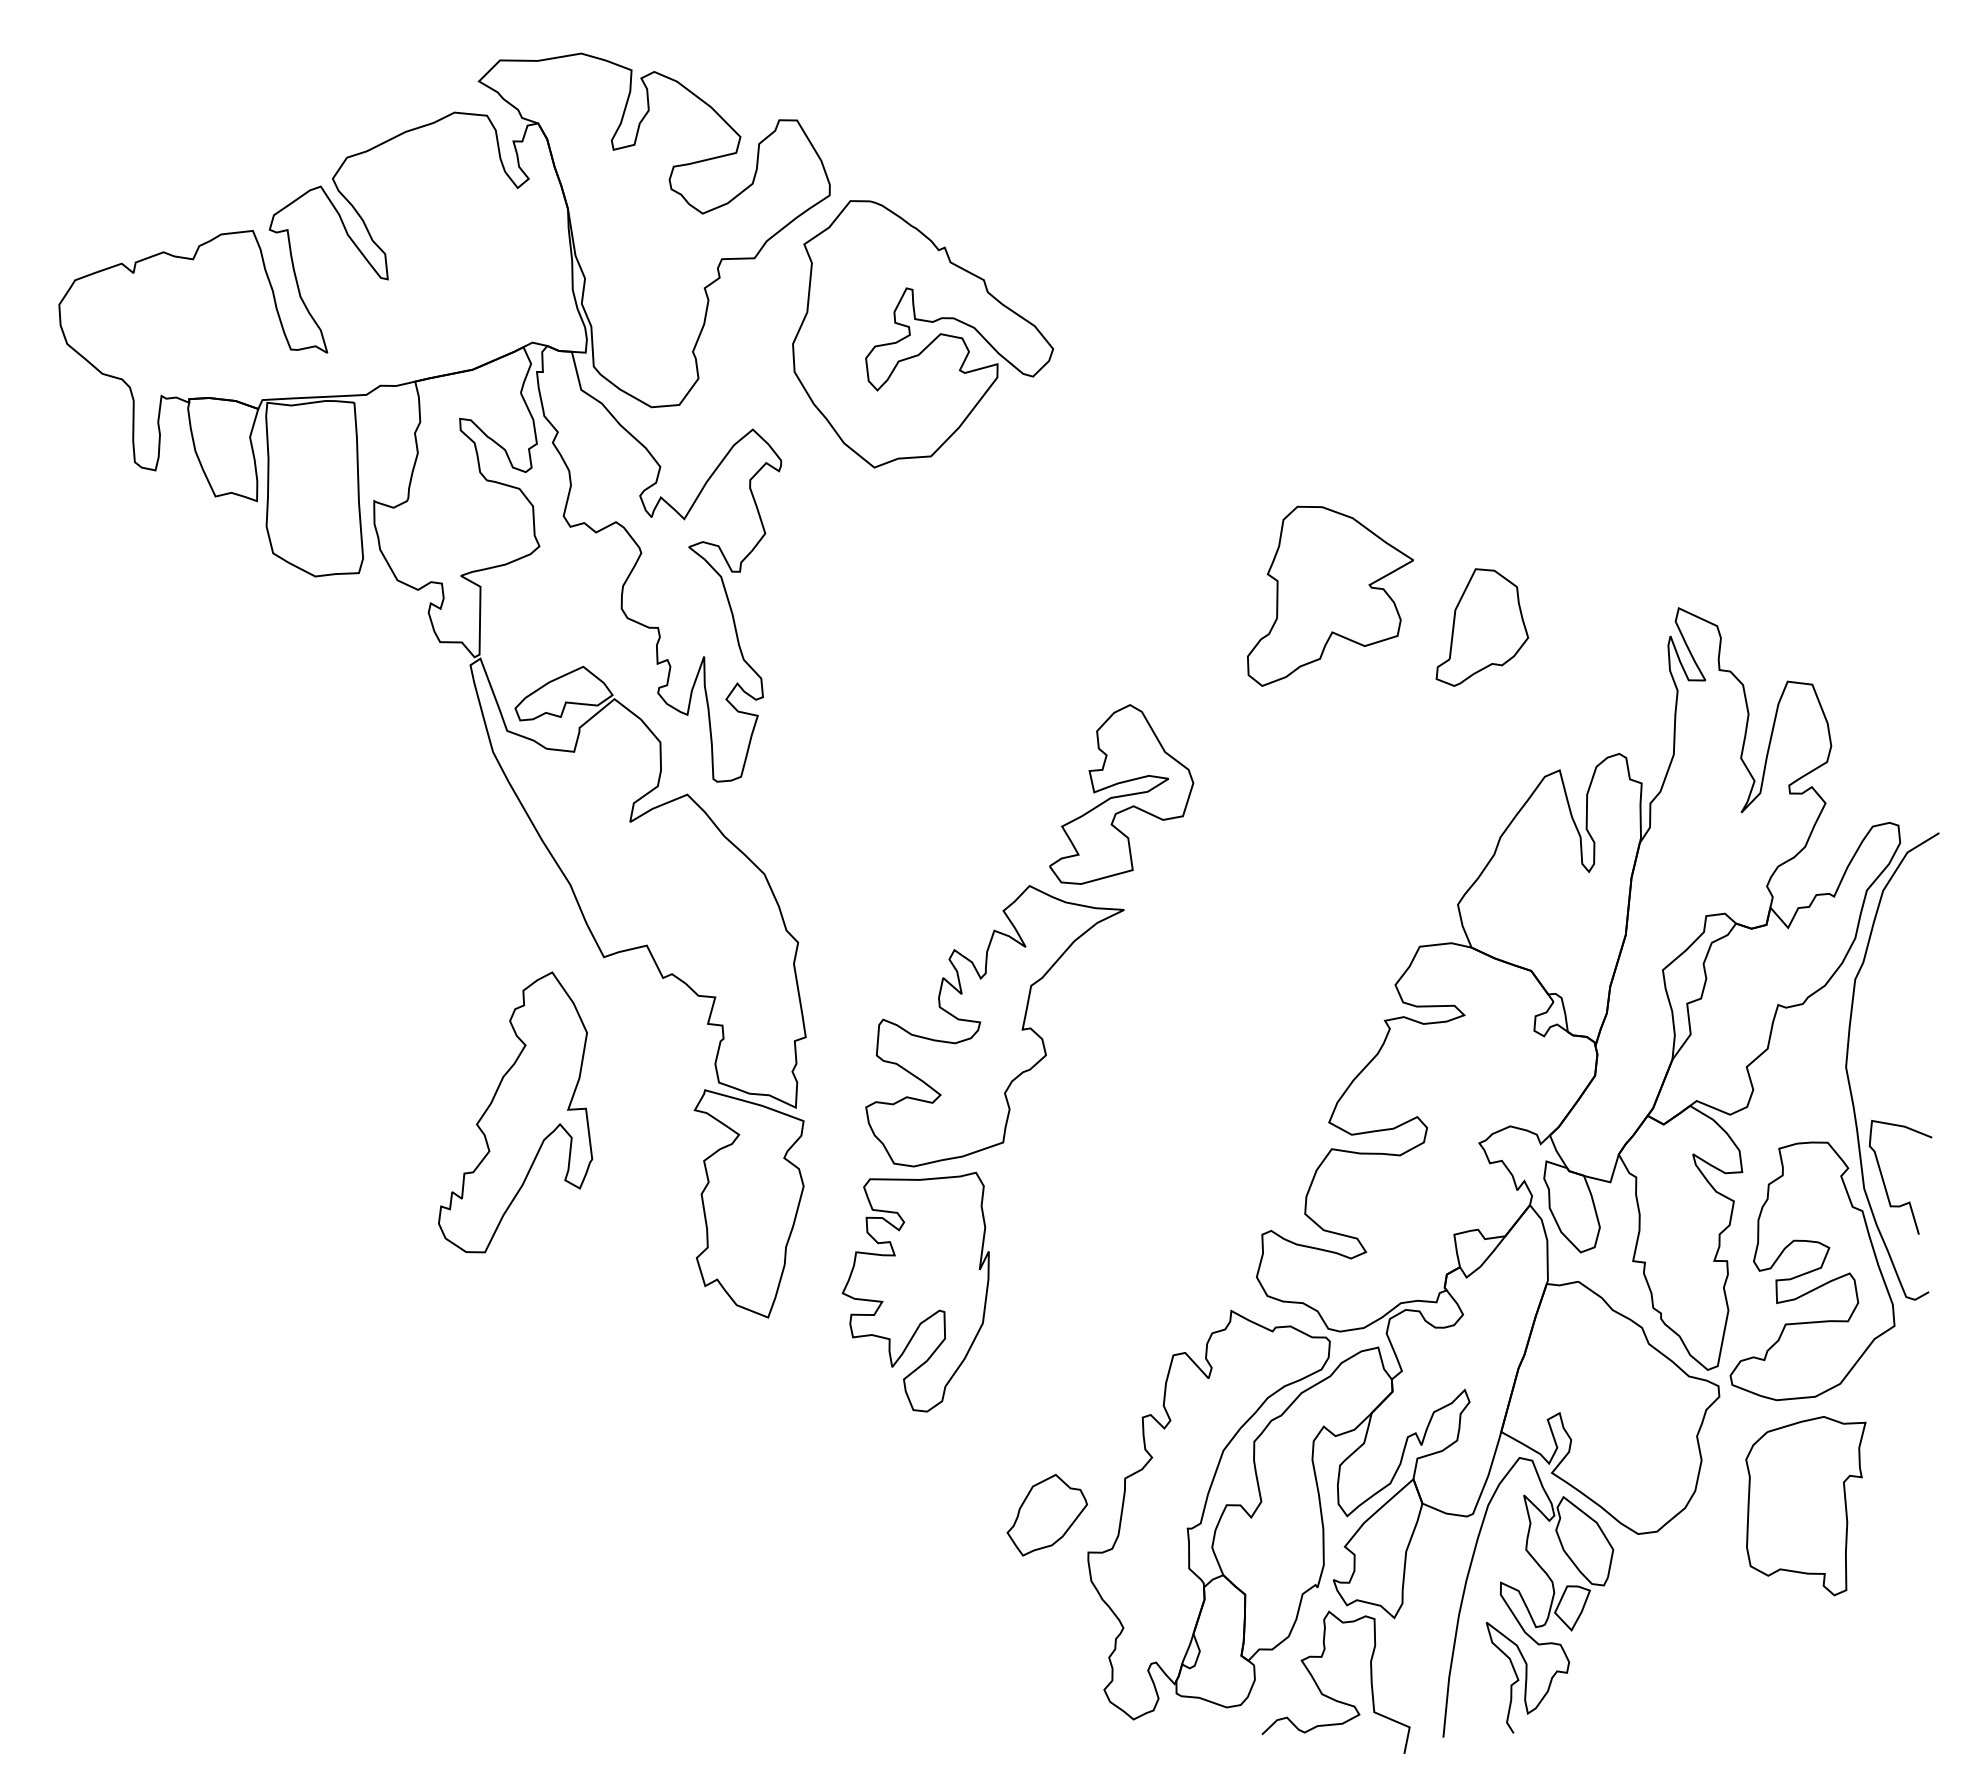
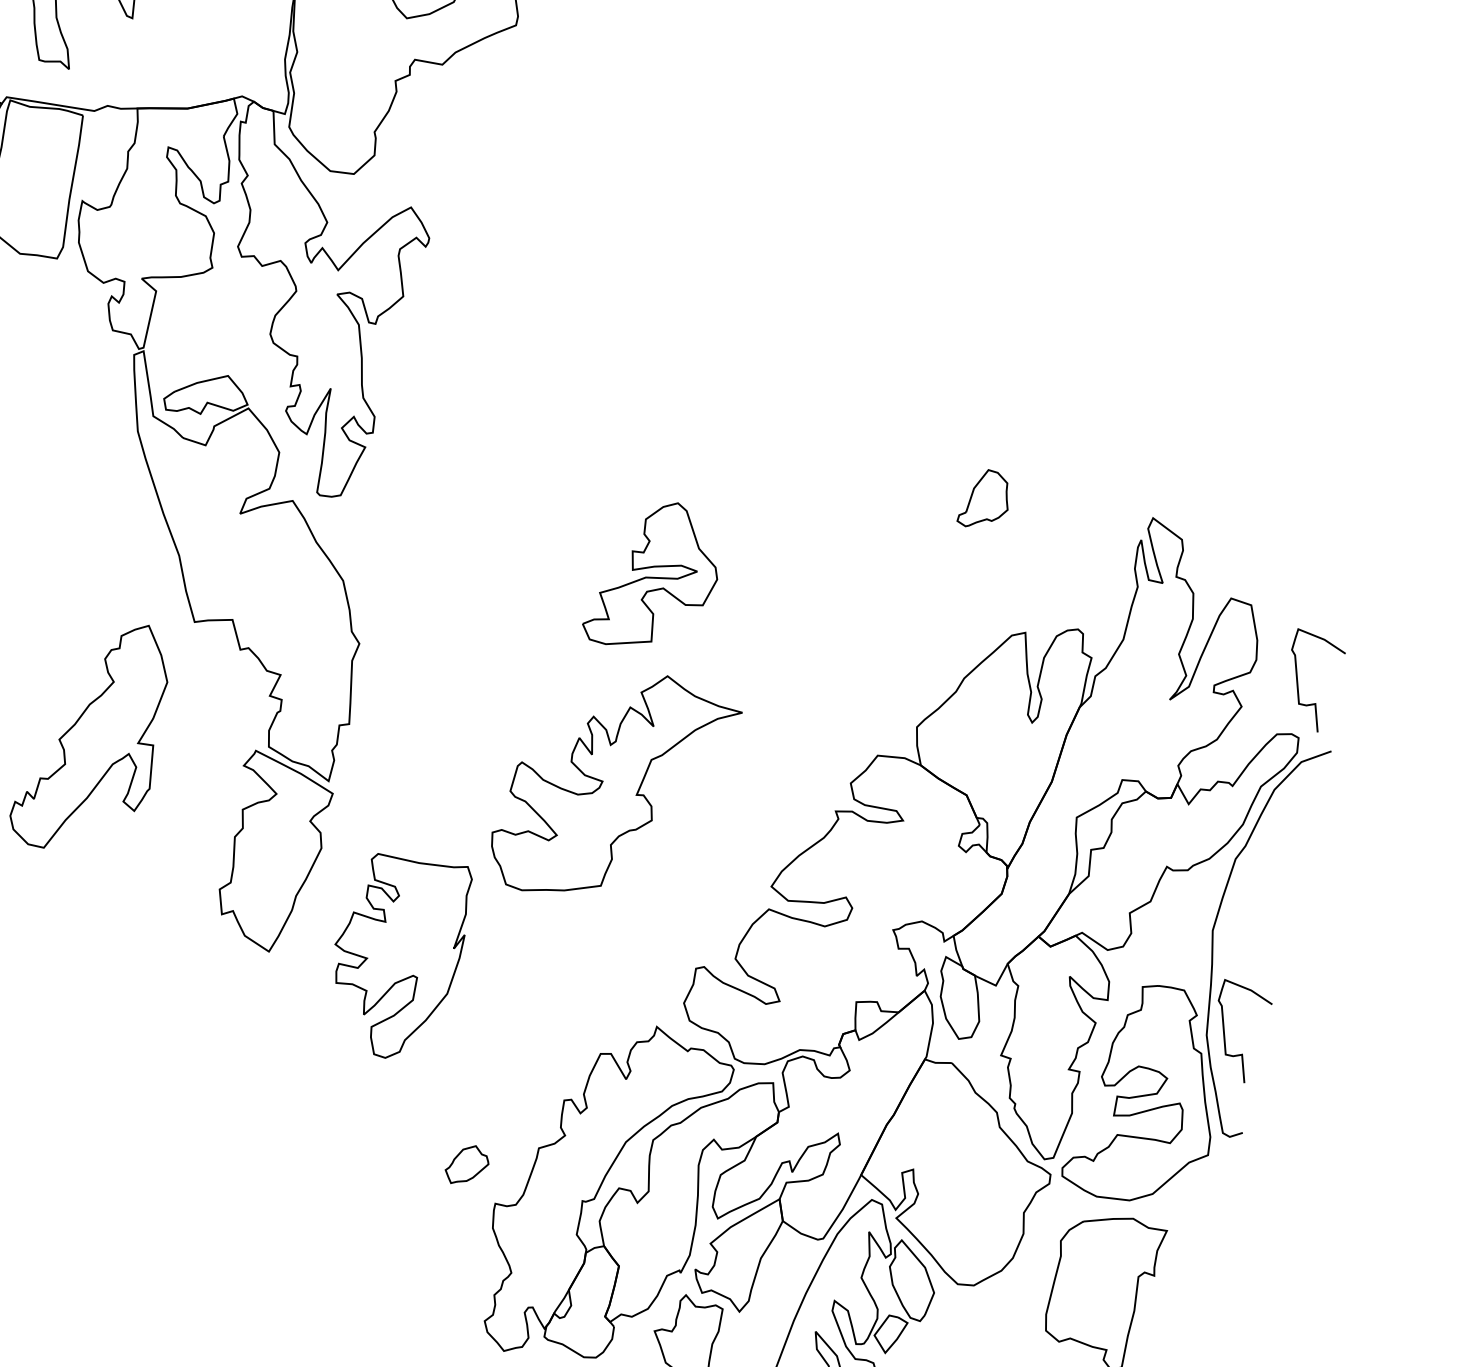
part: (931, 341) -> (575, 165), removed
part: (1330, 595) -> (864, 446), removed
part: (1482, 627) -> (985, 499), size x0.6
curve: (1884, 760) -> (1298, 681), added
part: (994, 1026) -> (613, 787), moved
part: (1046, 1515) -> (466, 1165), size x0.6

